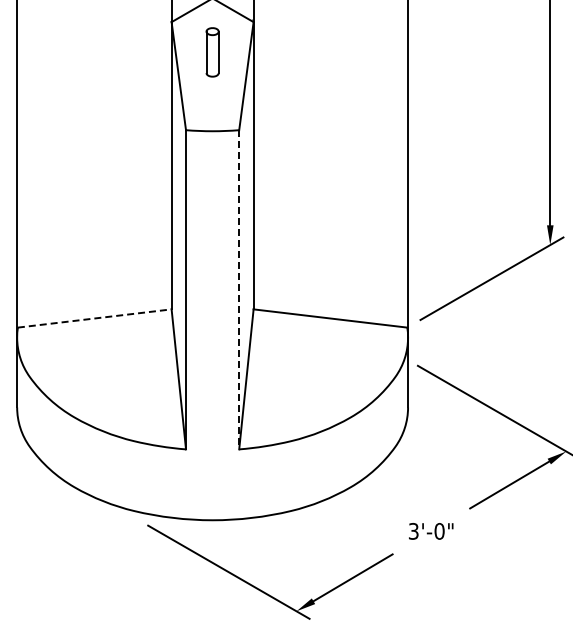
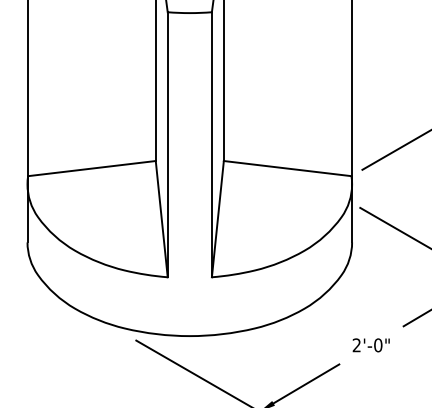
line: (239, 289) -> (212, 144), dashed -> solid
line: (95, 318) -> (92, 168), dashed -> solid
text: (413, 531) -> (356, 345), 3'-0" -> 2'-0"

